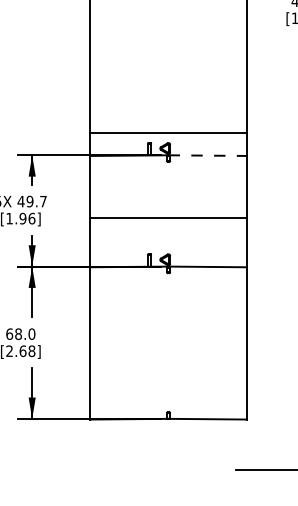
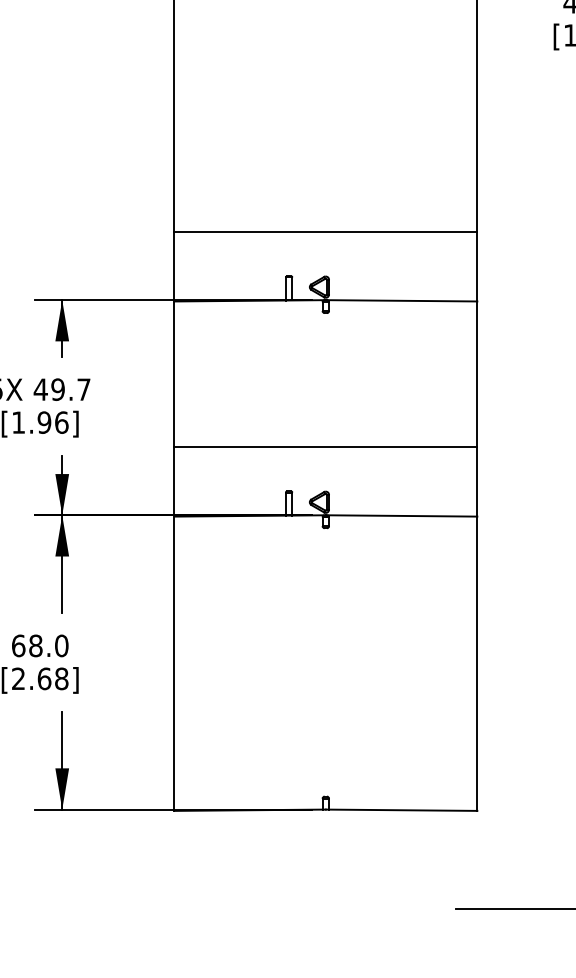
line: (168, 133) -> (325, 232), moved
line: (208, 155) -> (403, 300), dashed -> solid
line: (168, 218) -> (325, 447), moved

